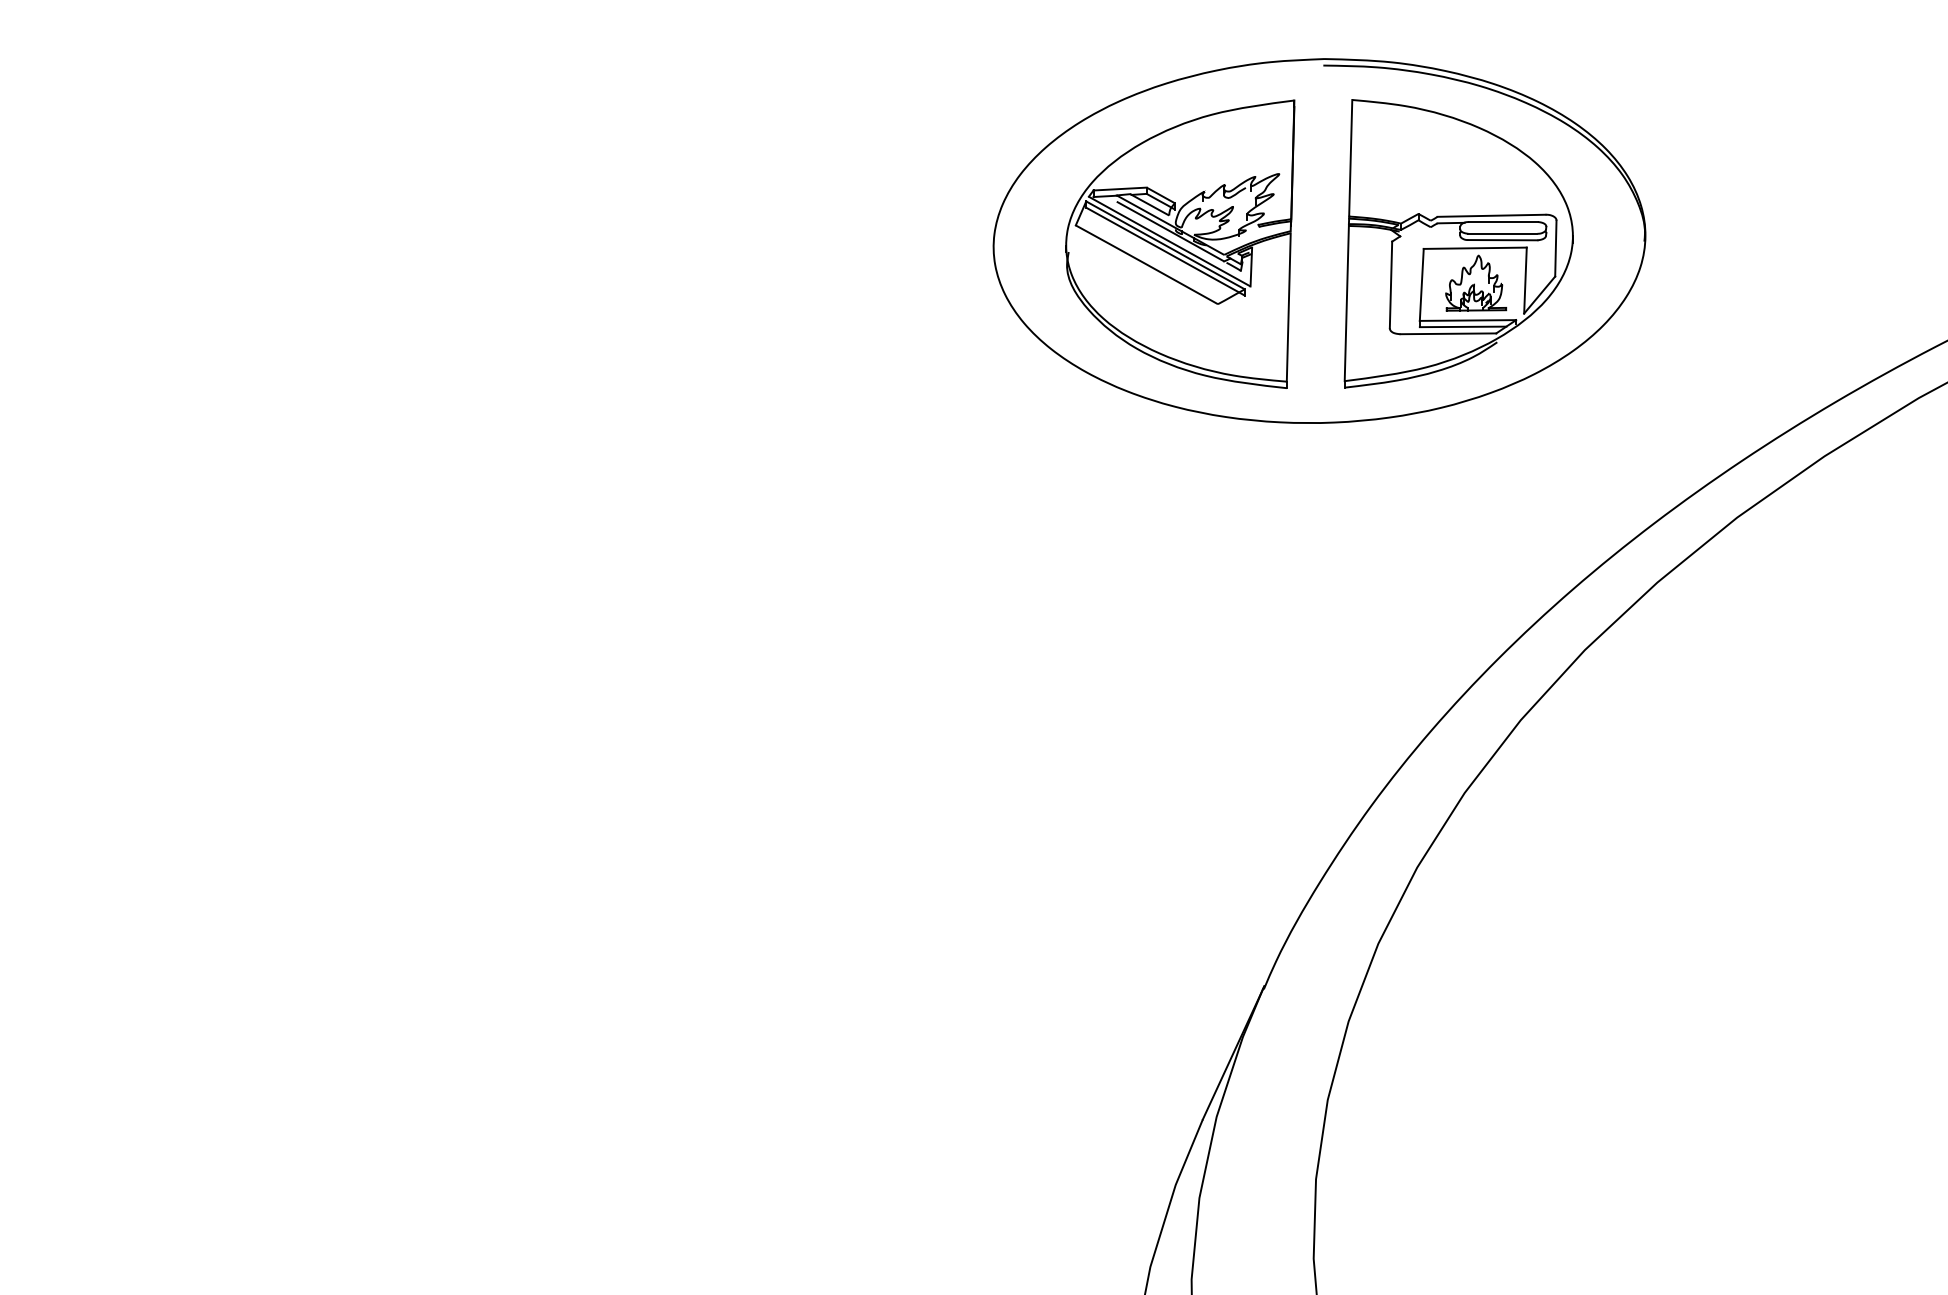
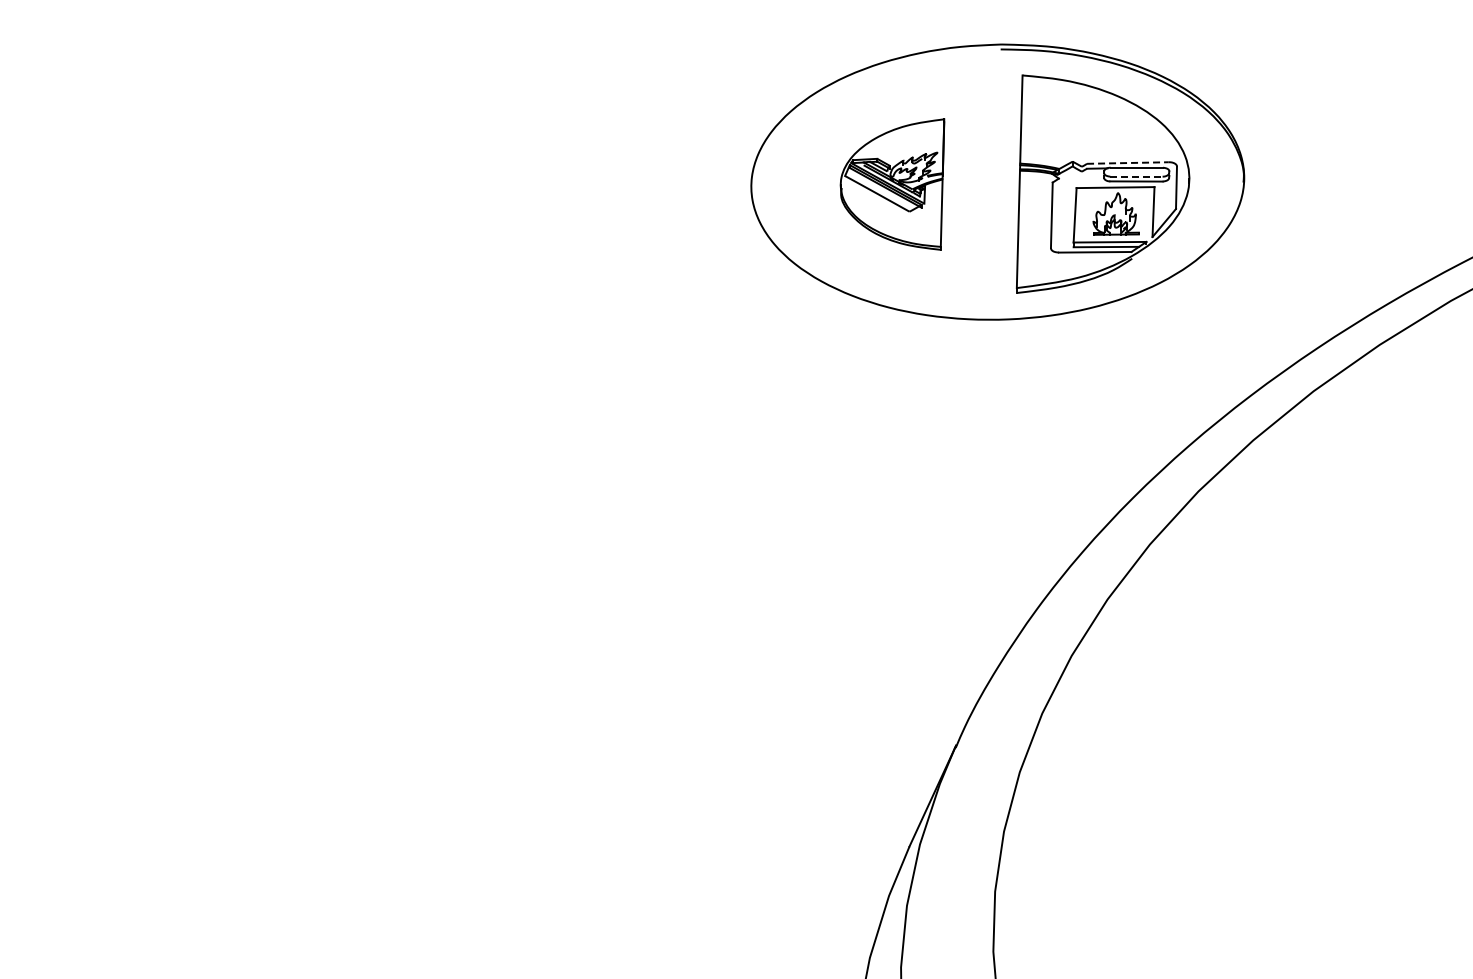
line: (1491, 216) -> (1127, 163), solid -> dashed
line: (1502, 233) -> (1136, 176), solid -> dashed
part: (1180, 244) -> (892, 184), size x0.6

